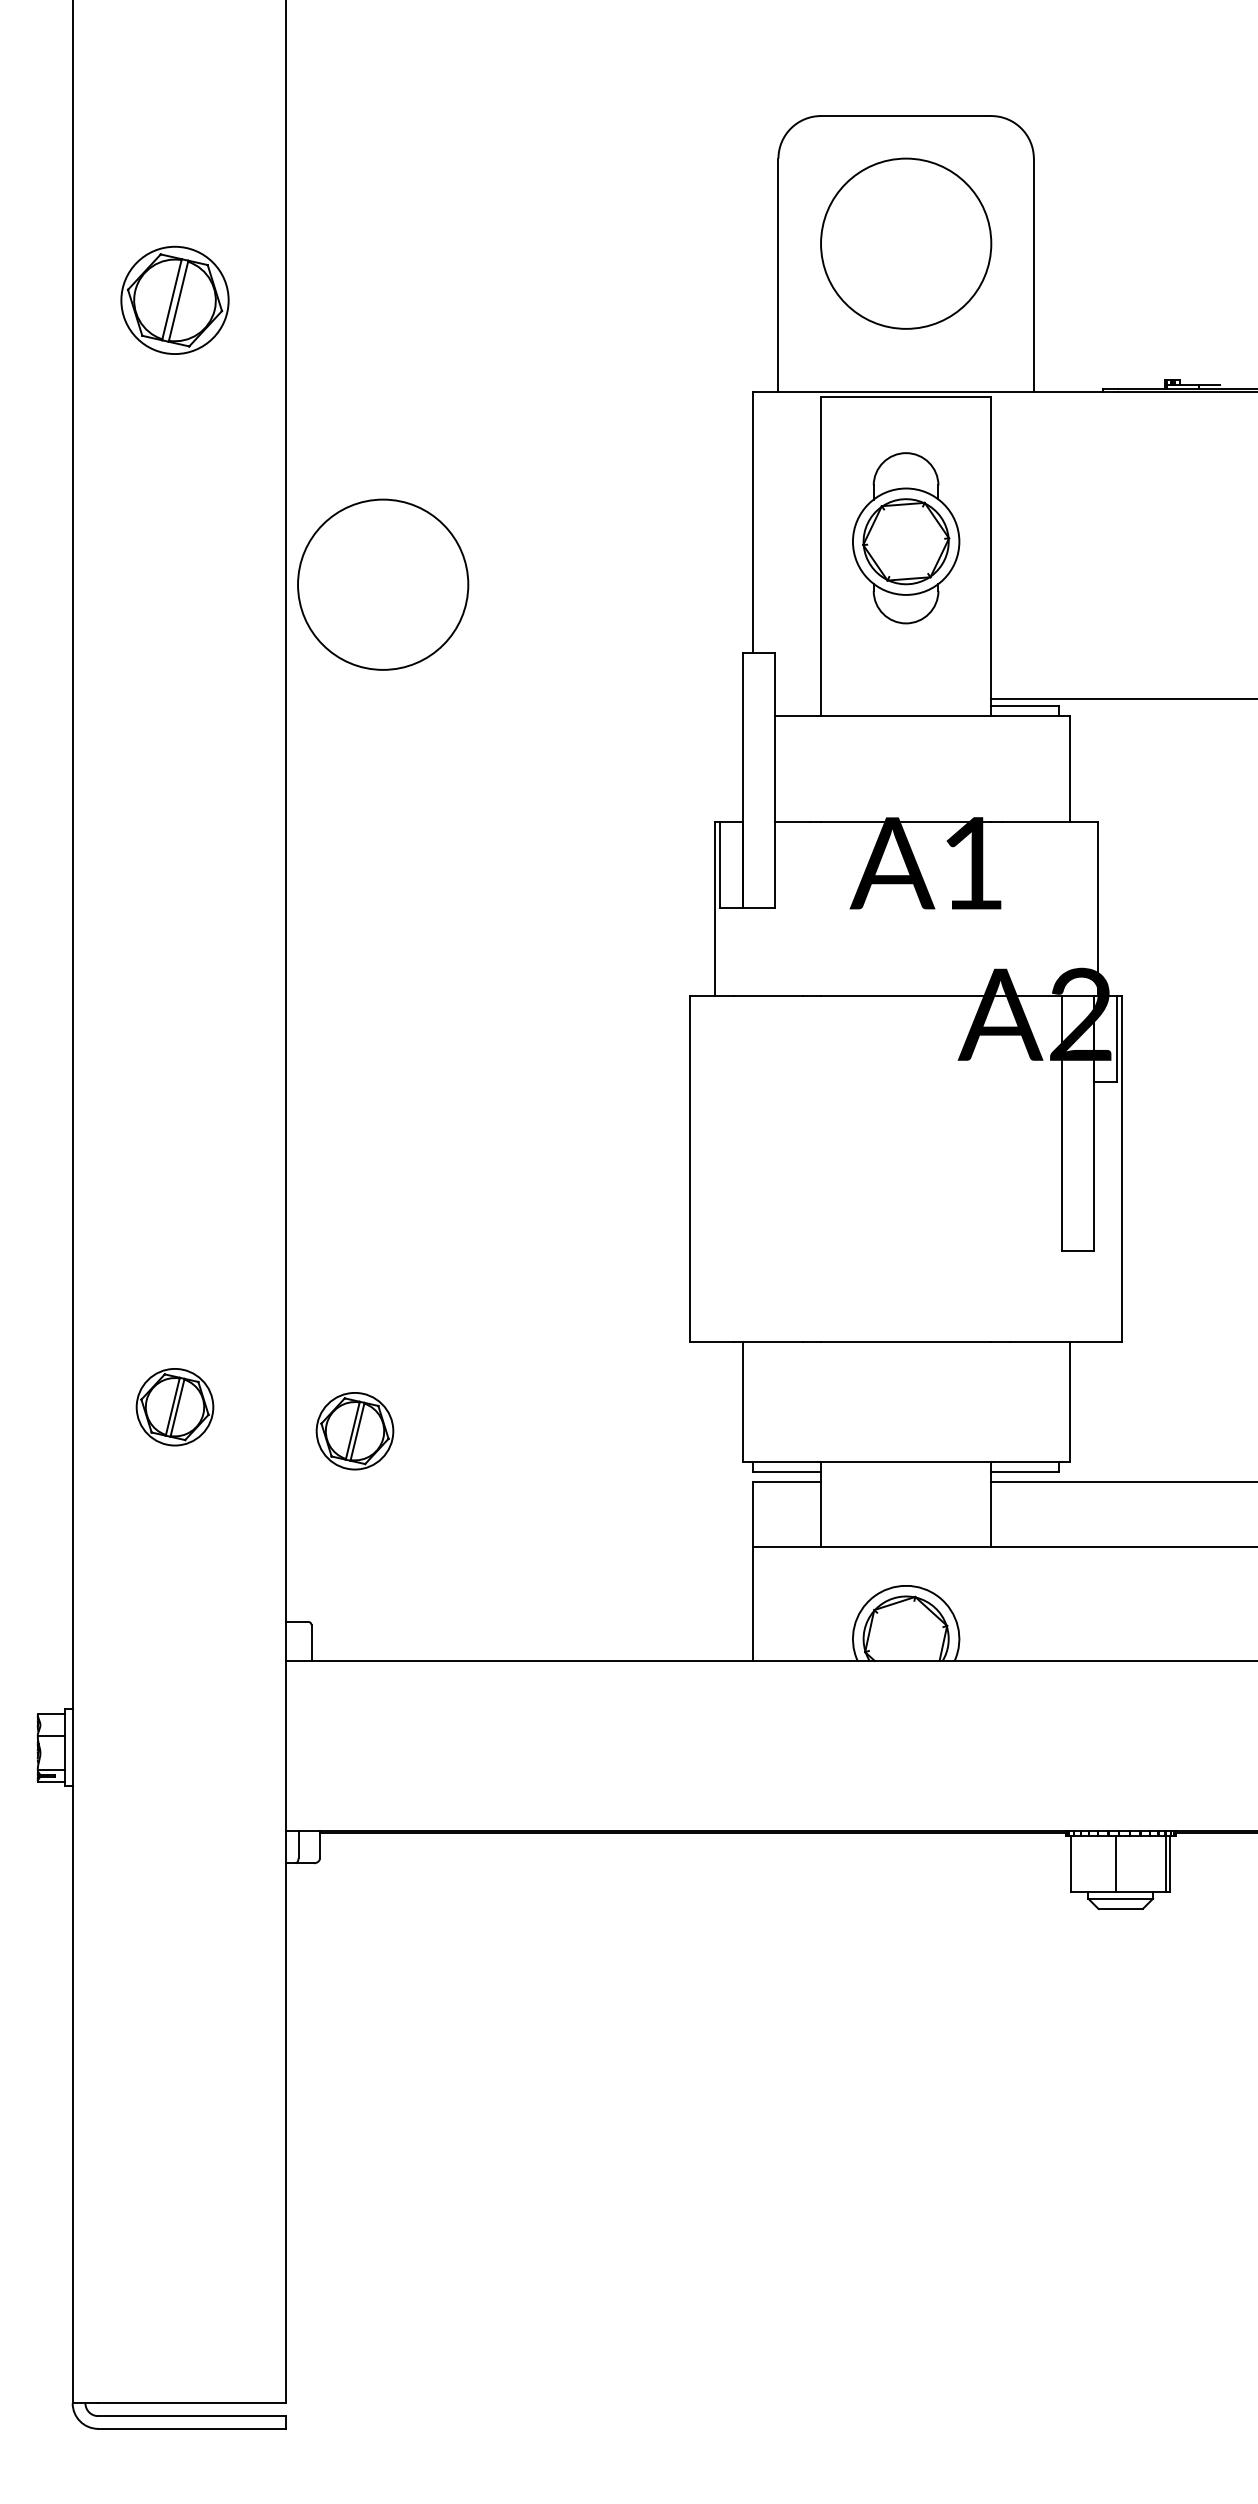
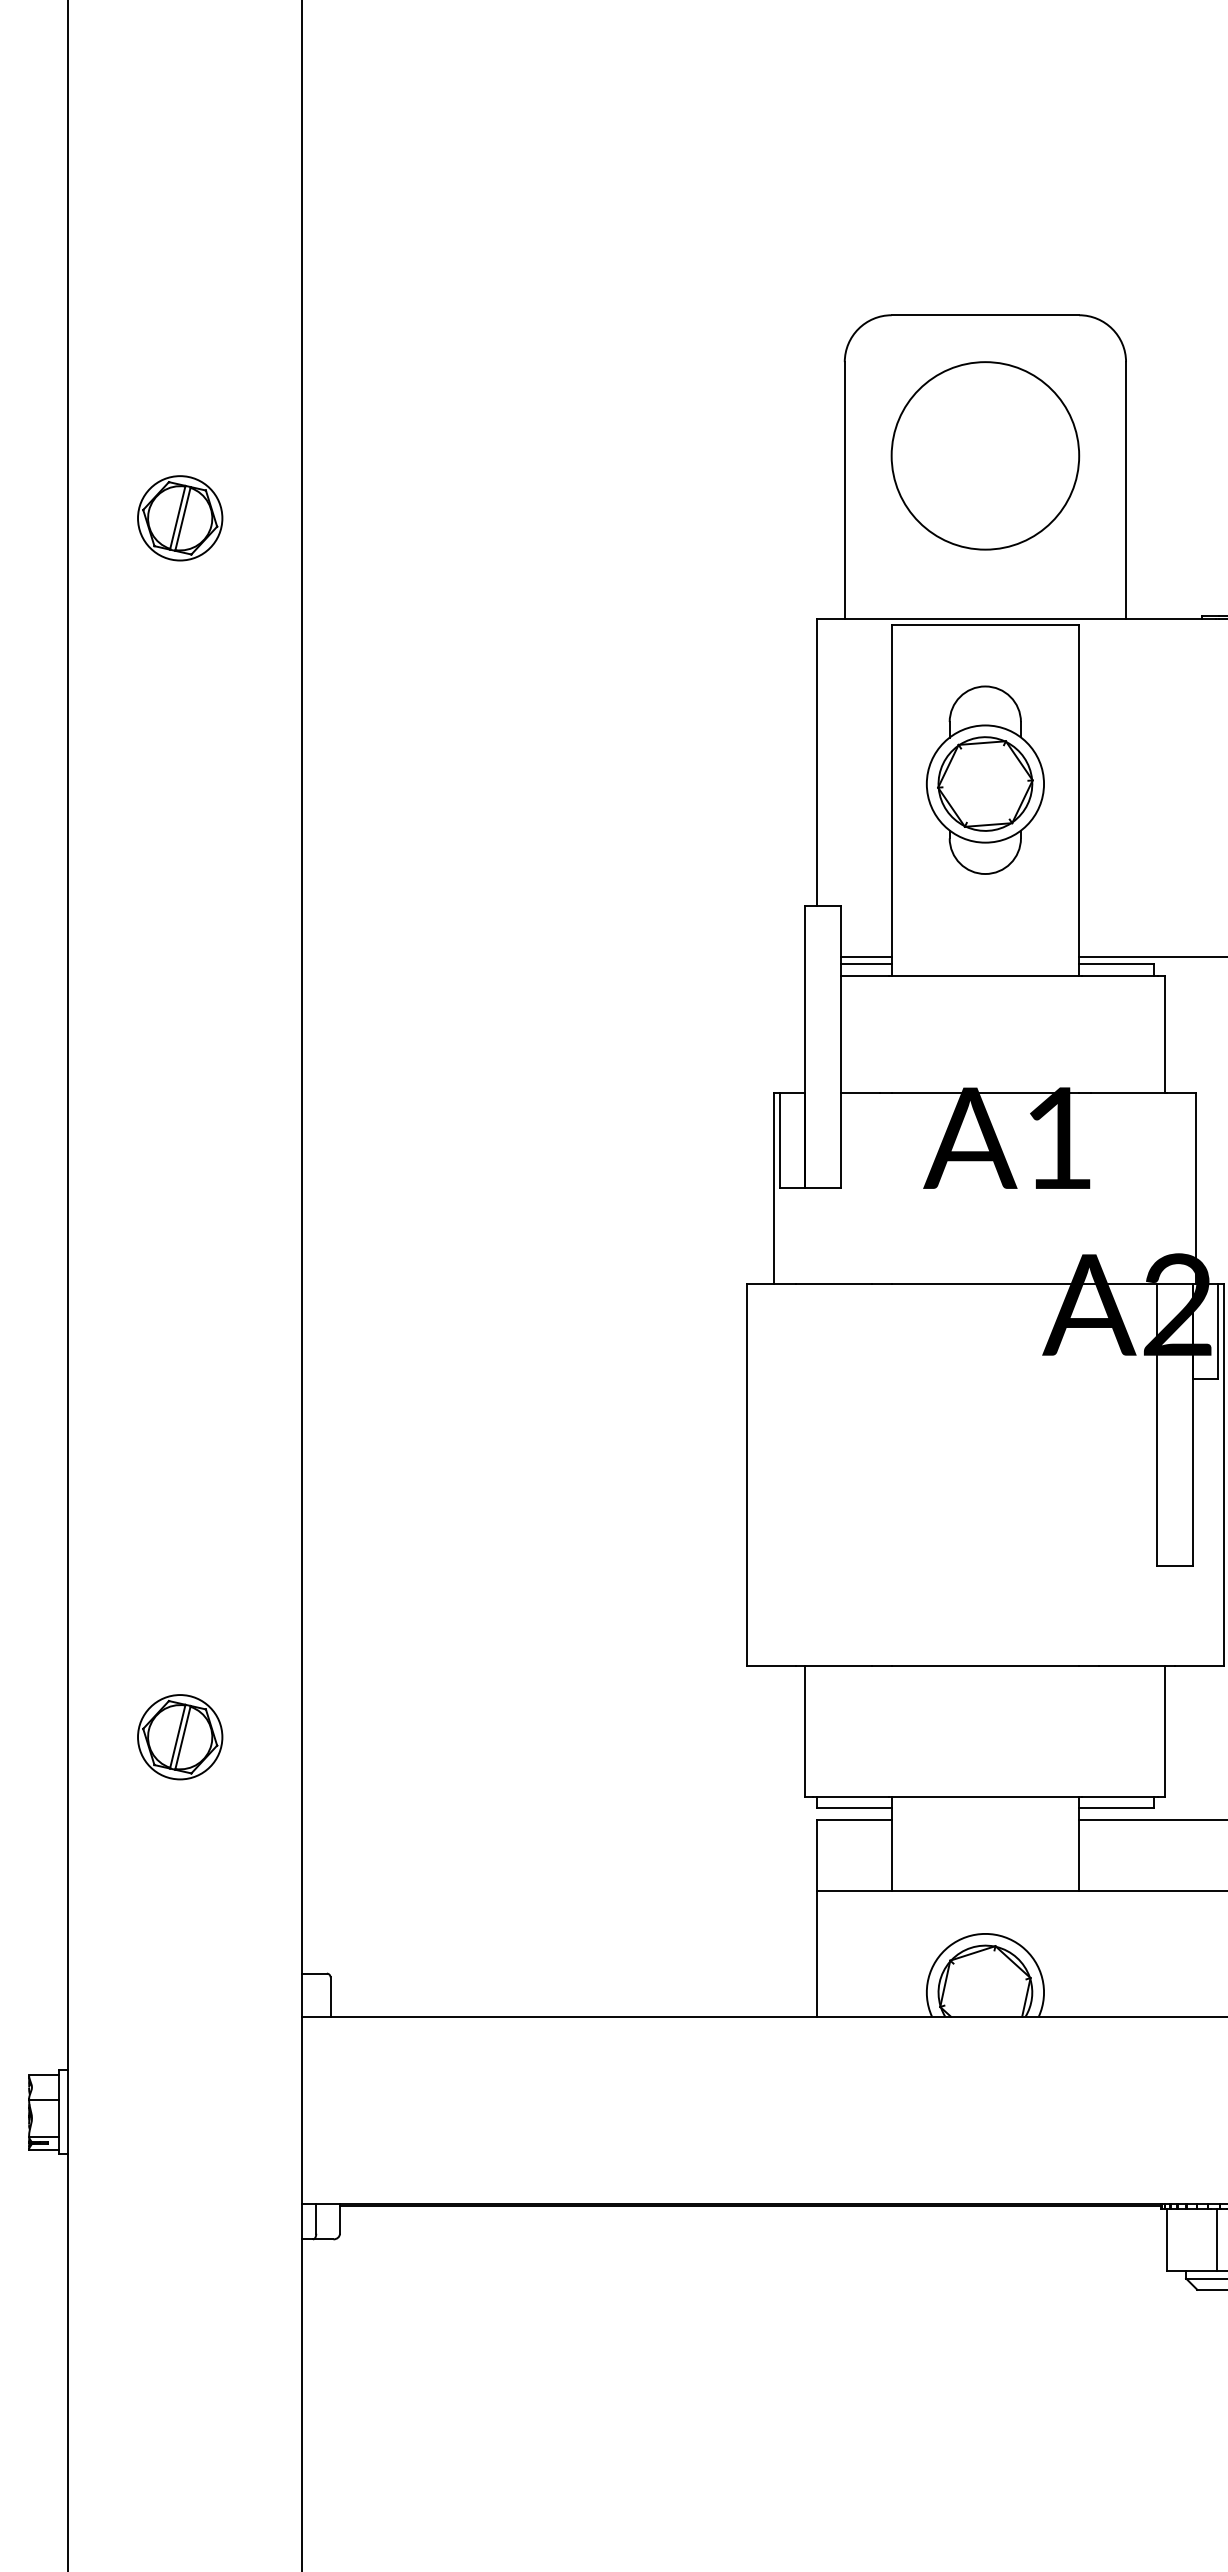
part: (174, 300) -> (179, 518), size x0.71
circle: (383, 584) -> (409, 831), removed
line: (797, 698) -> (865, 956), added
line: (797, 705) -> (865, 964), added
part: (354, 1431) -> (377, 1763), removed

